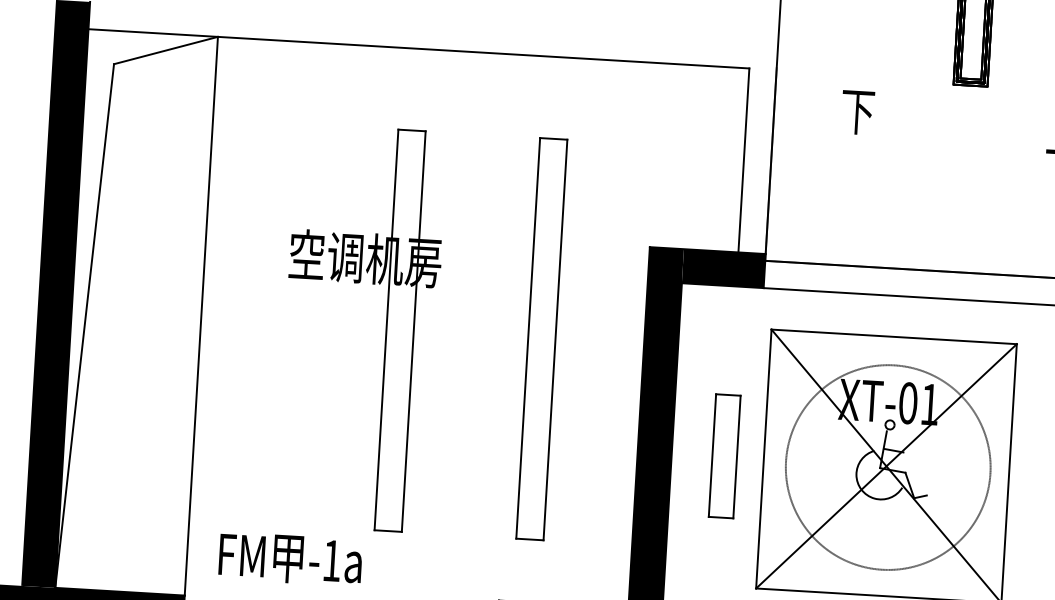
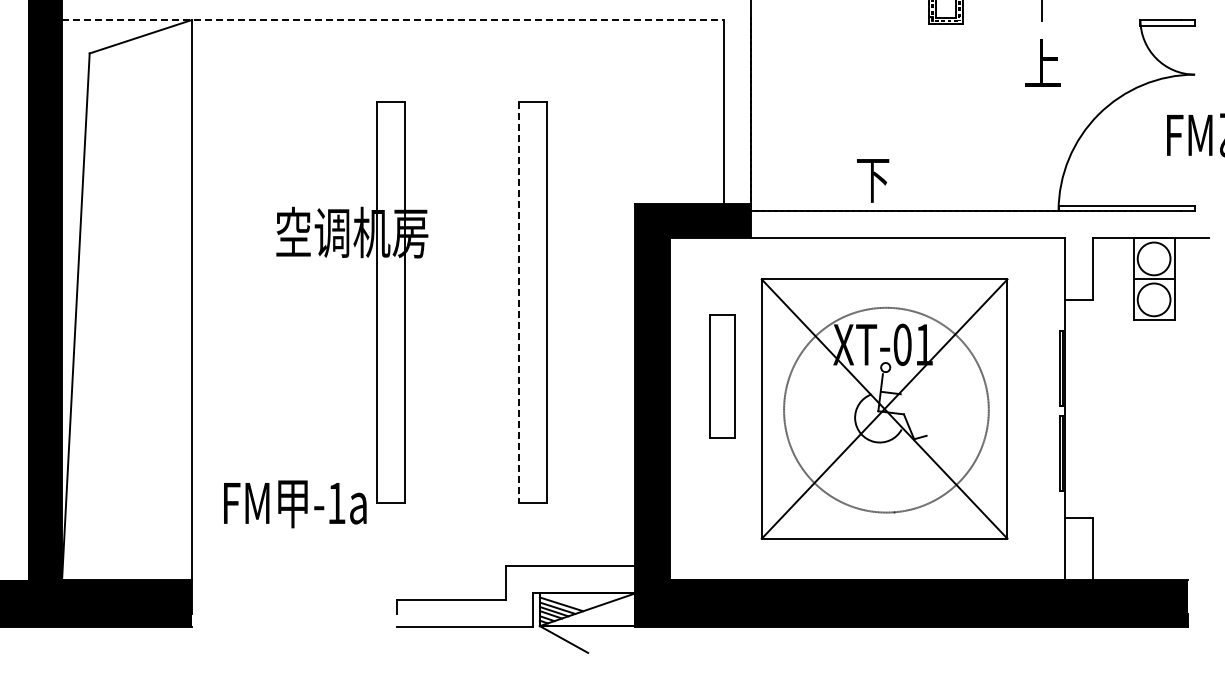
line: (419, 49) -> (393, 20), solid -> dashed
text: (858, 112) -> (873, 180), moved
line: (528, 338) -> (519, 302), solid -> dashed
part: (724, 456) -> (722, 376), moved
text: (290, 559) -> (295, 504), moved

